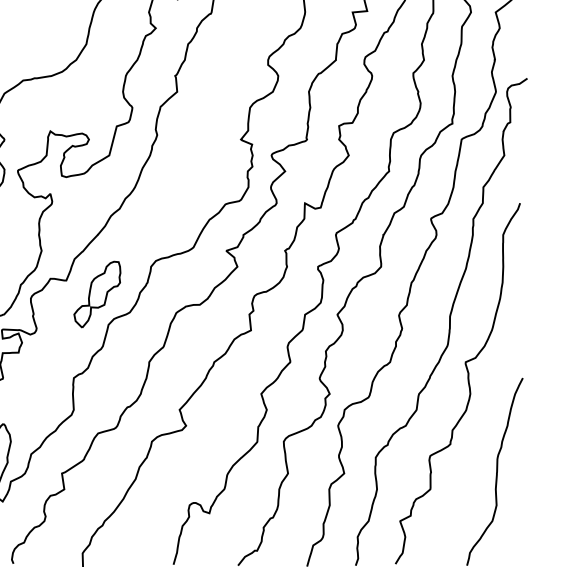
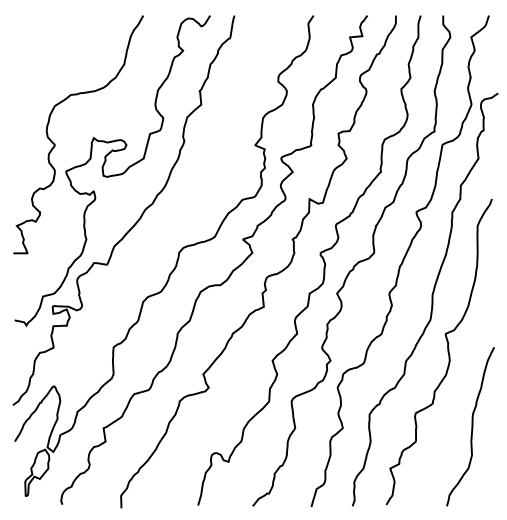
part: (97, 293) -> (133, 275), removed

